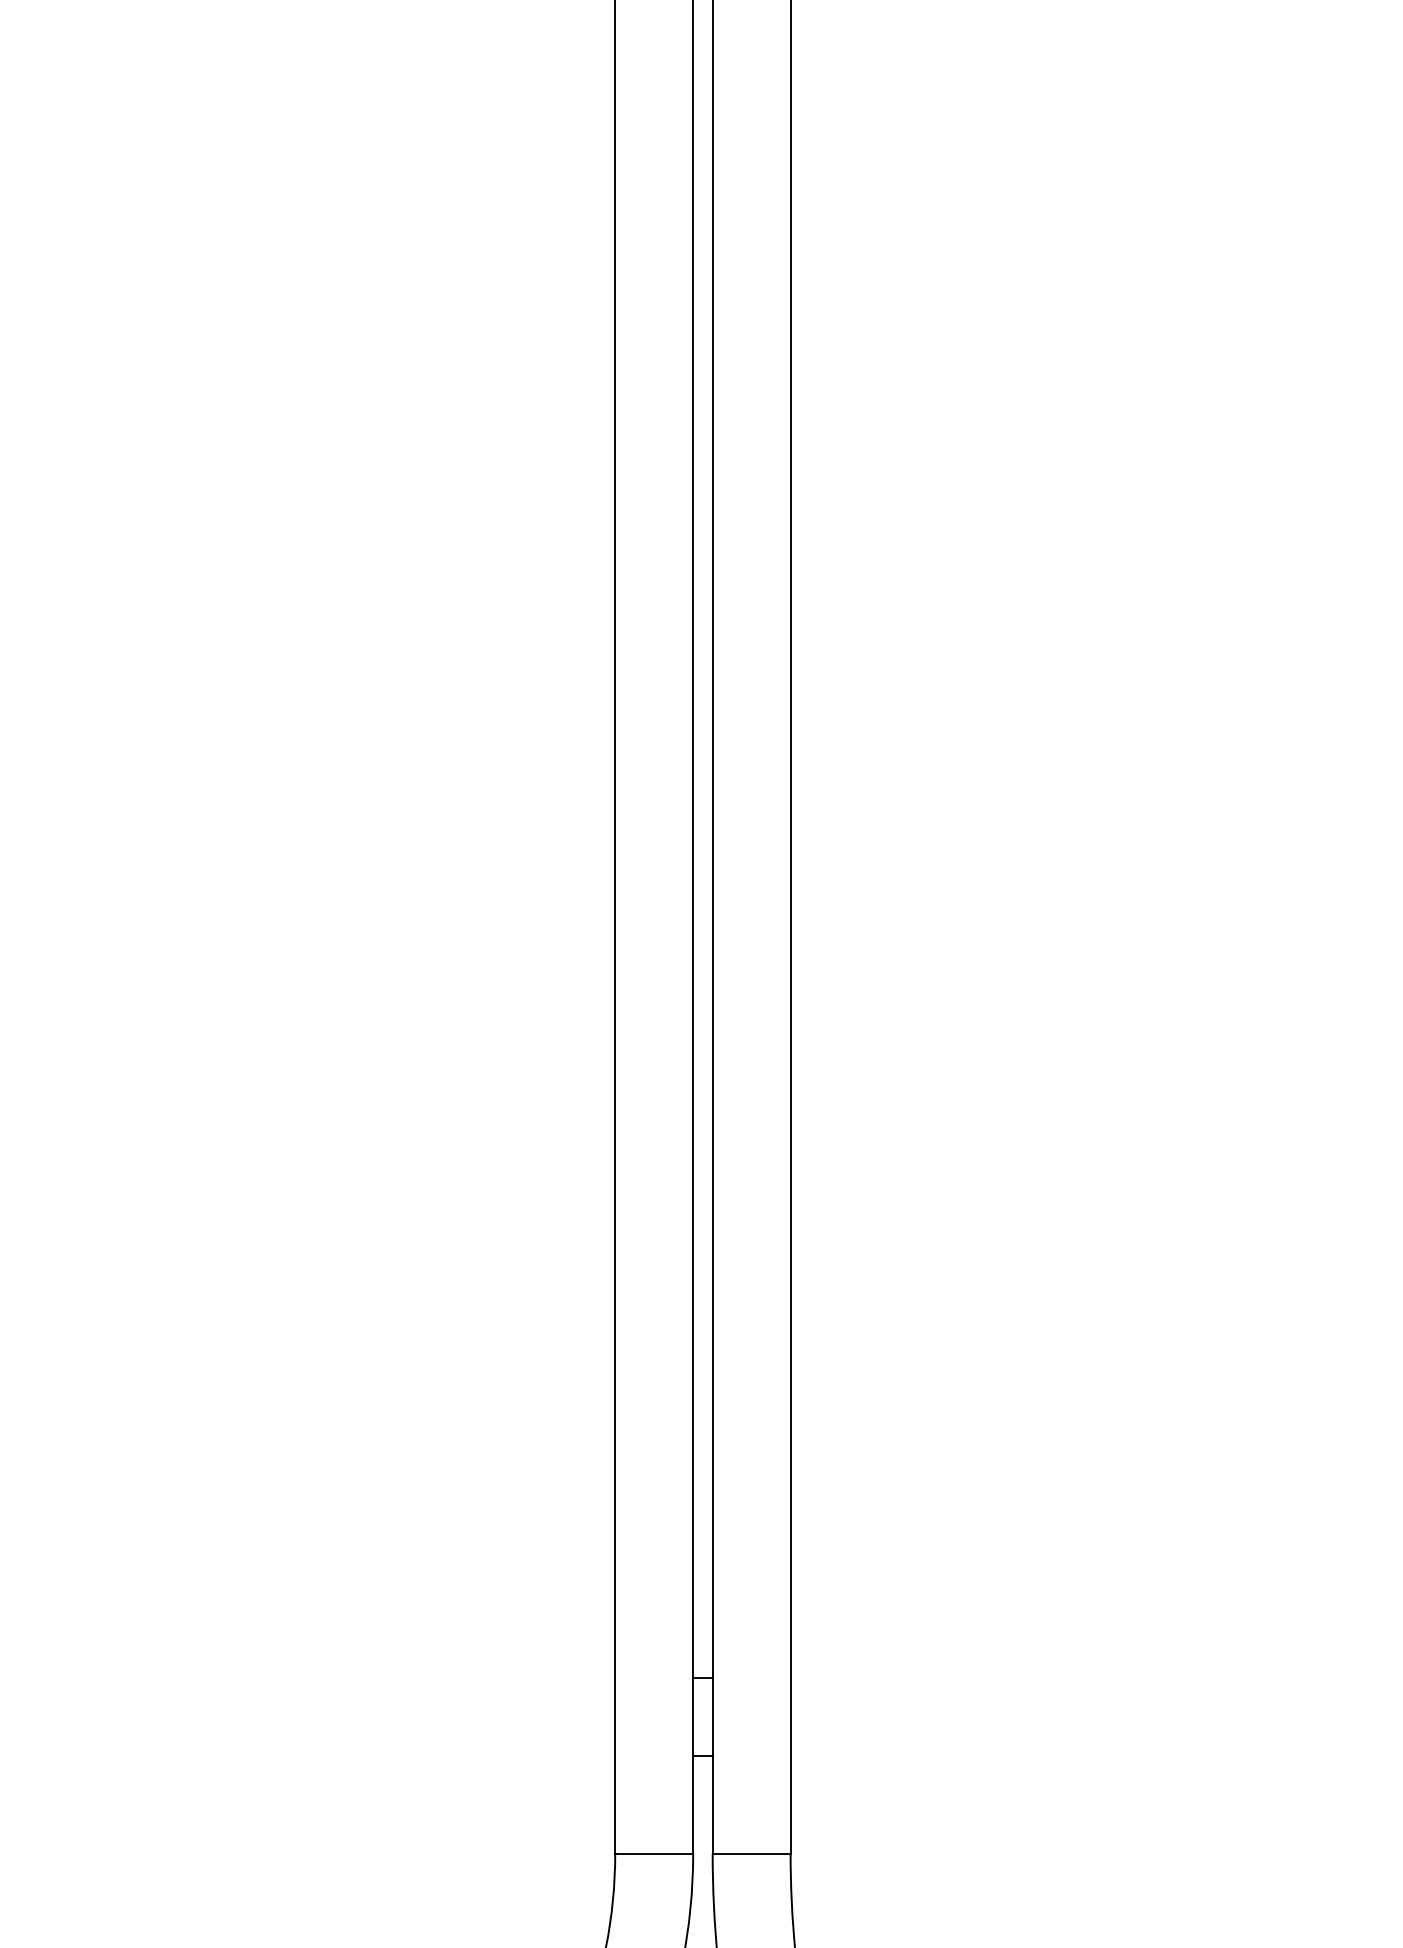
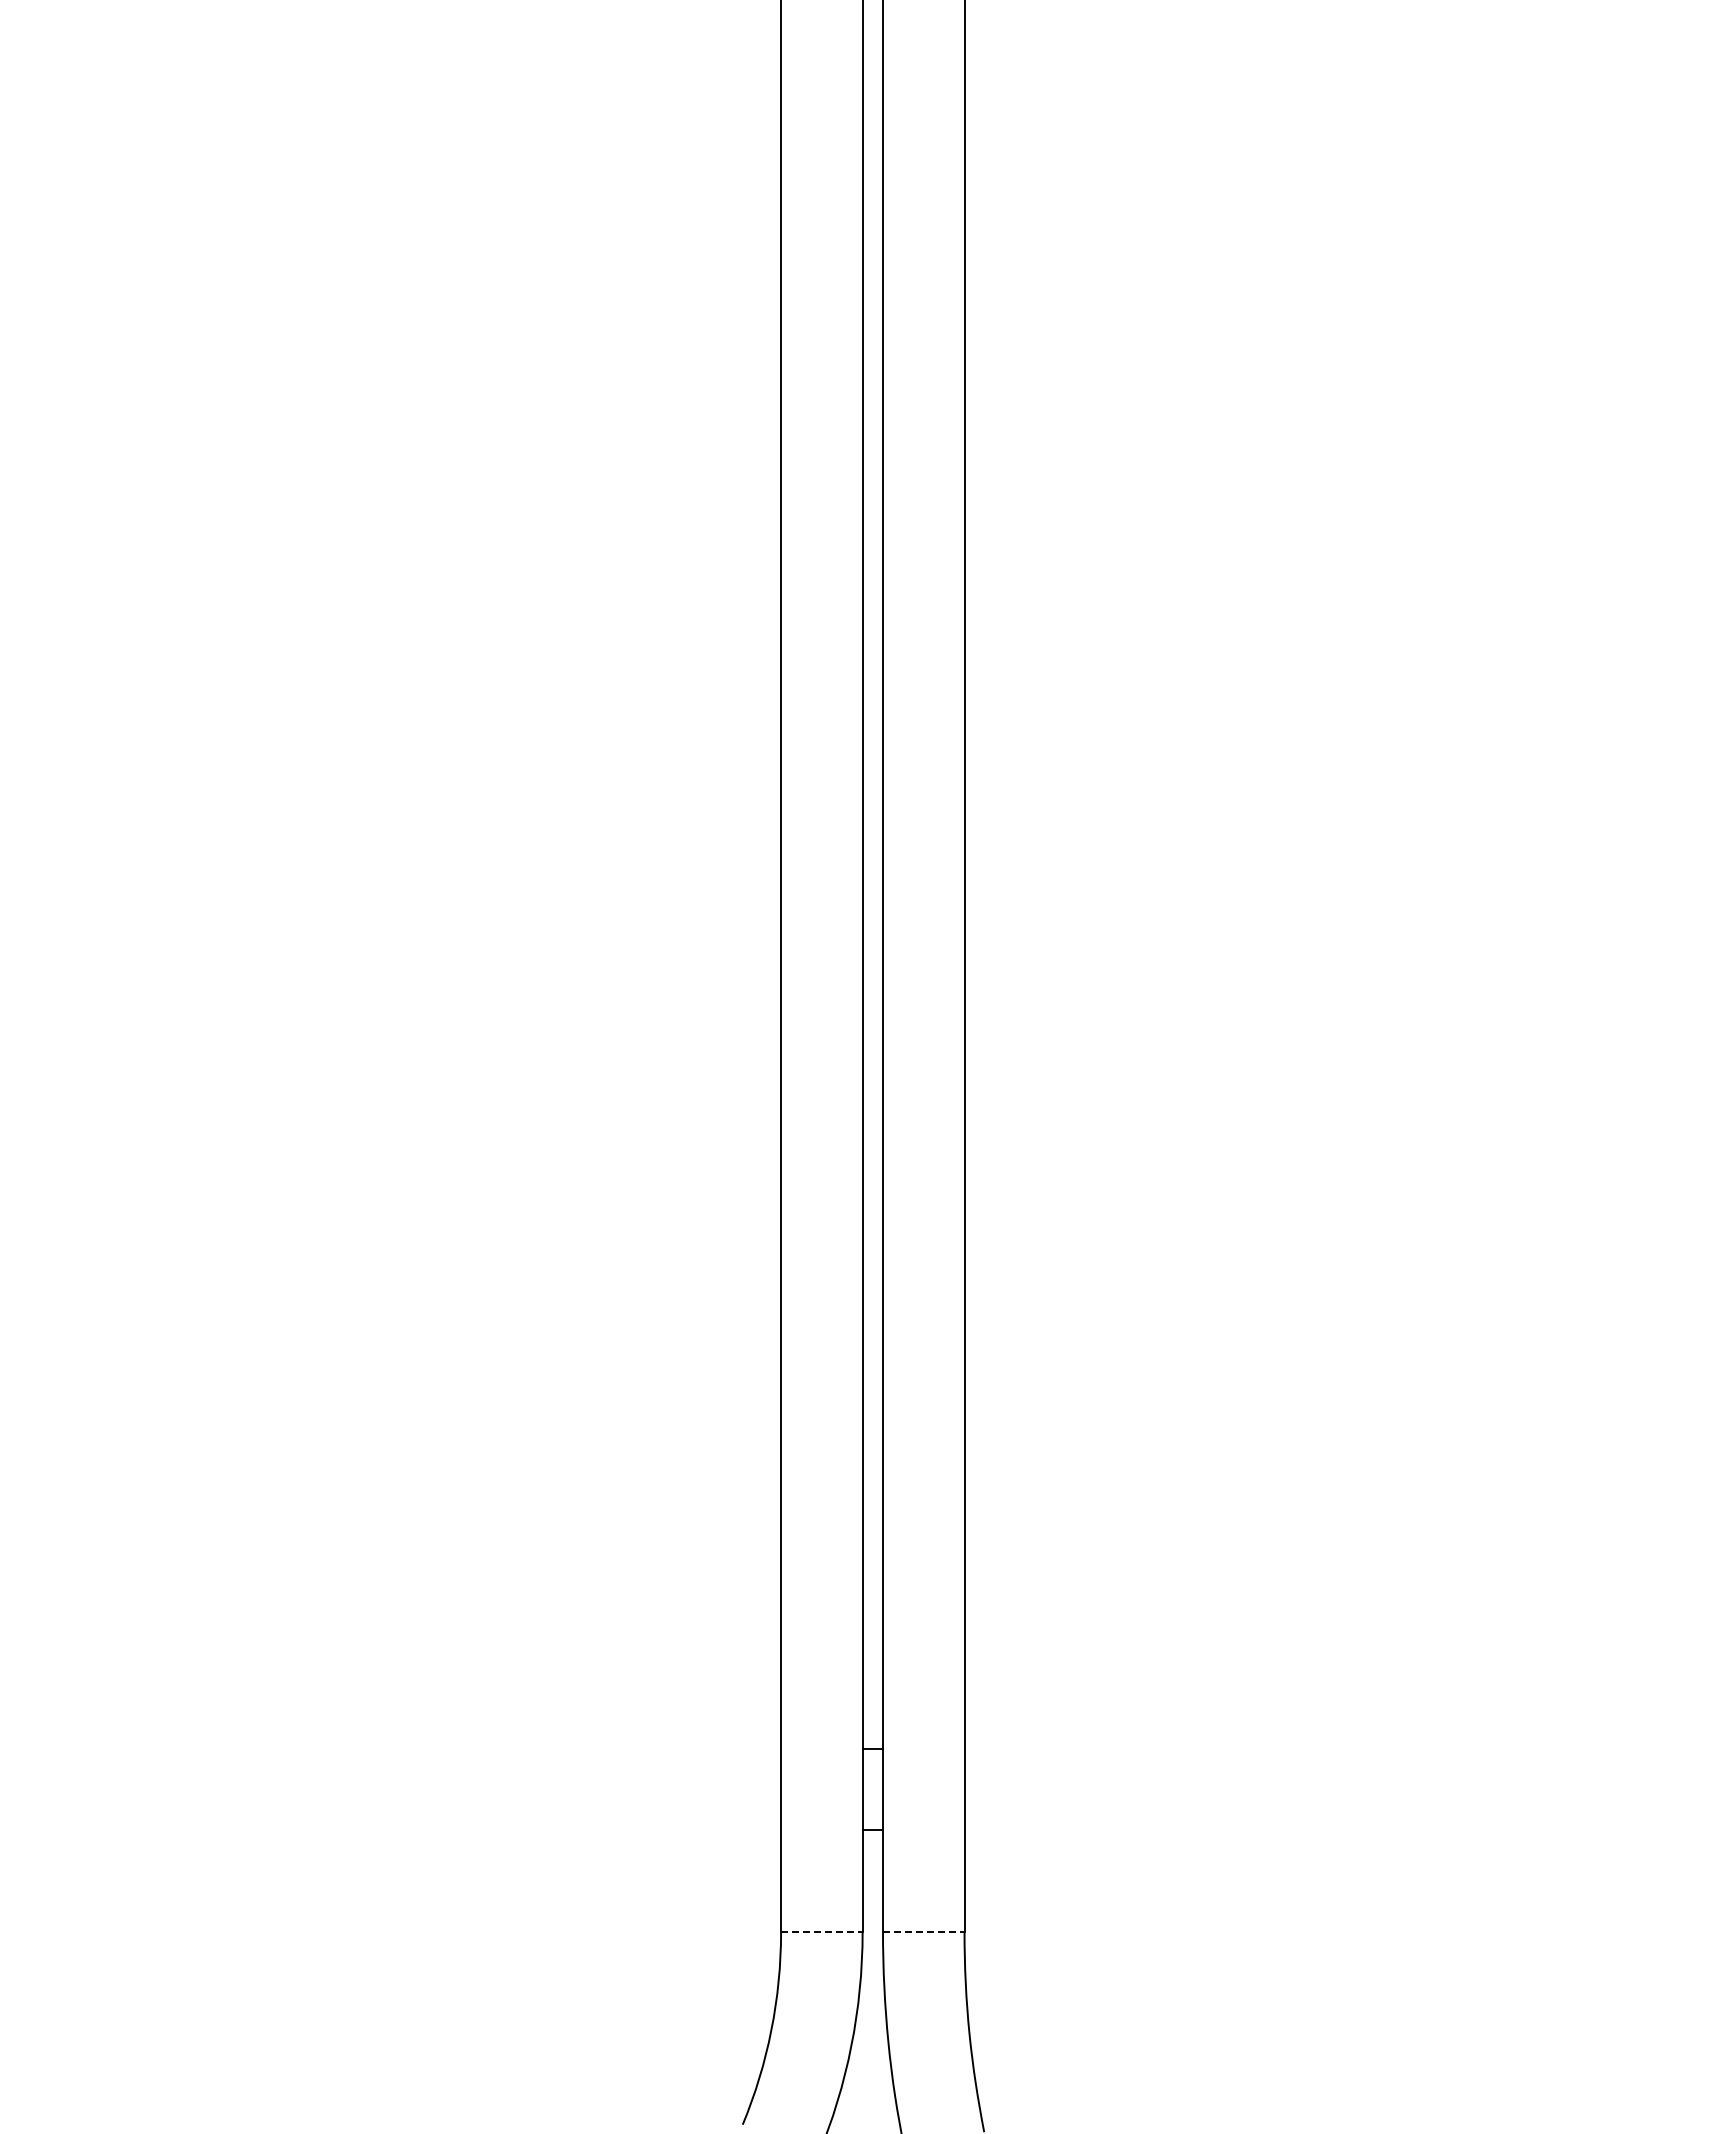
line: (653, 1854) -> (821, 1932), solid -> dashed
line: (751, 1854) -> (923, 1932), solid -> dashed

